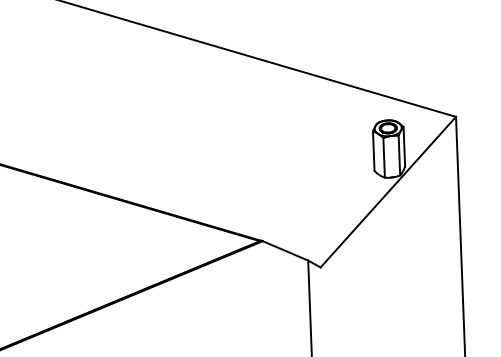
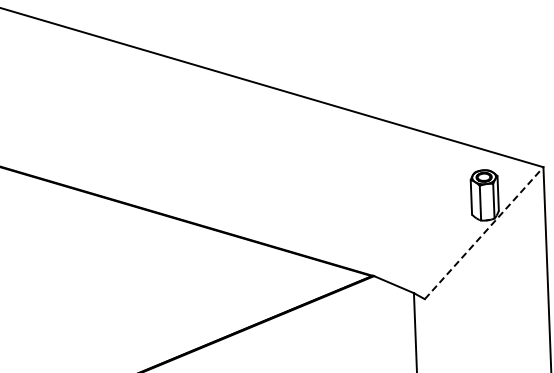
line: (388, 192) -> (484, 233), solid -> dashed

